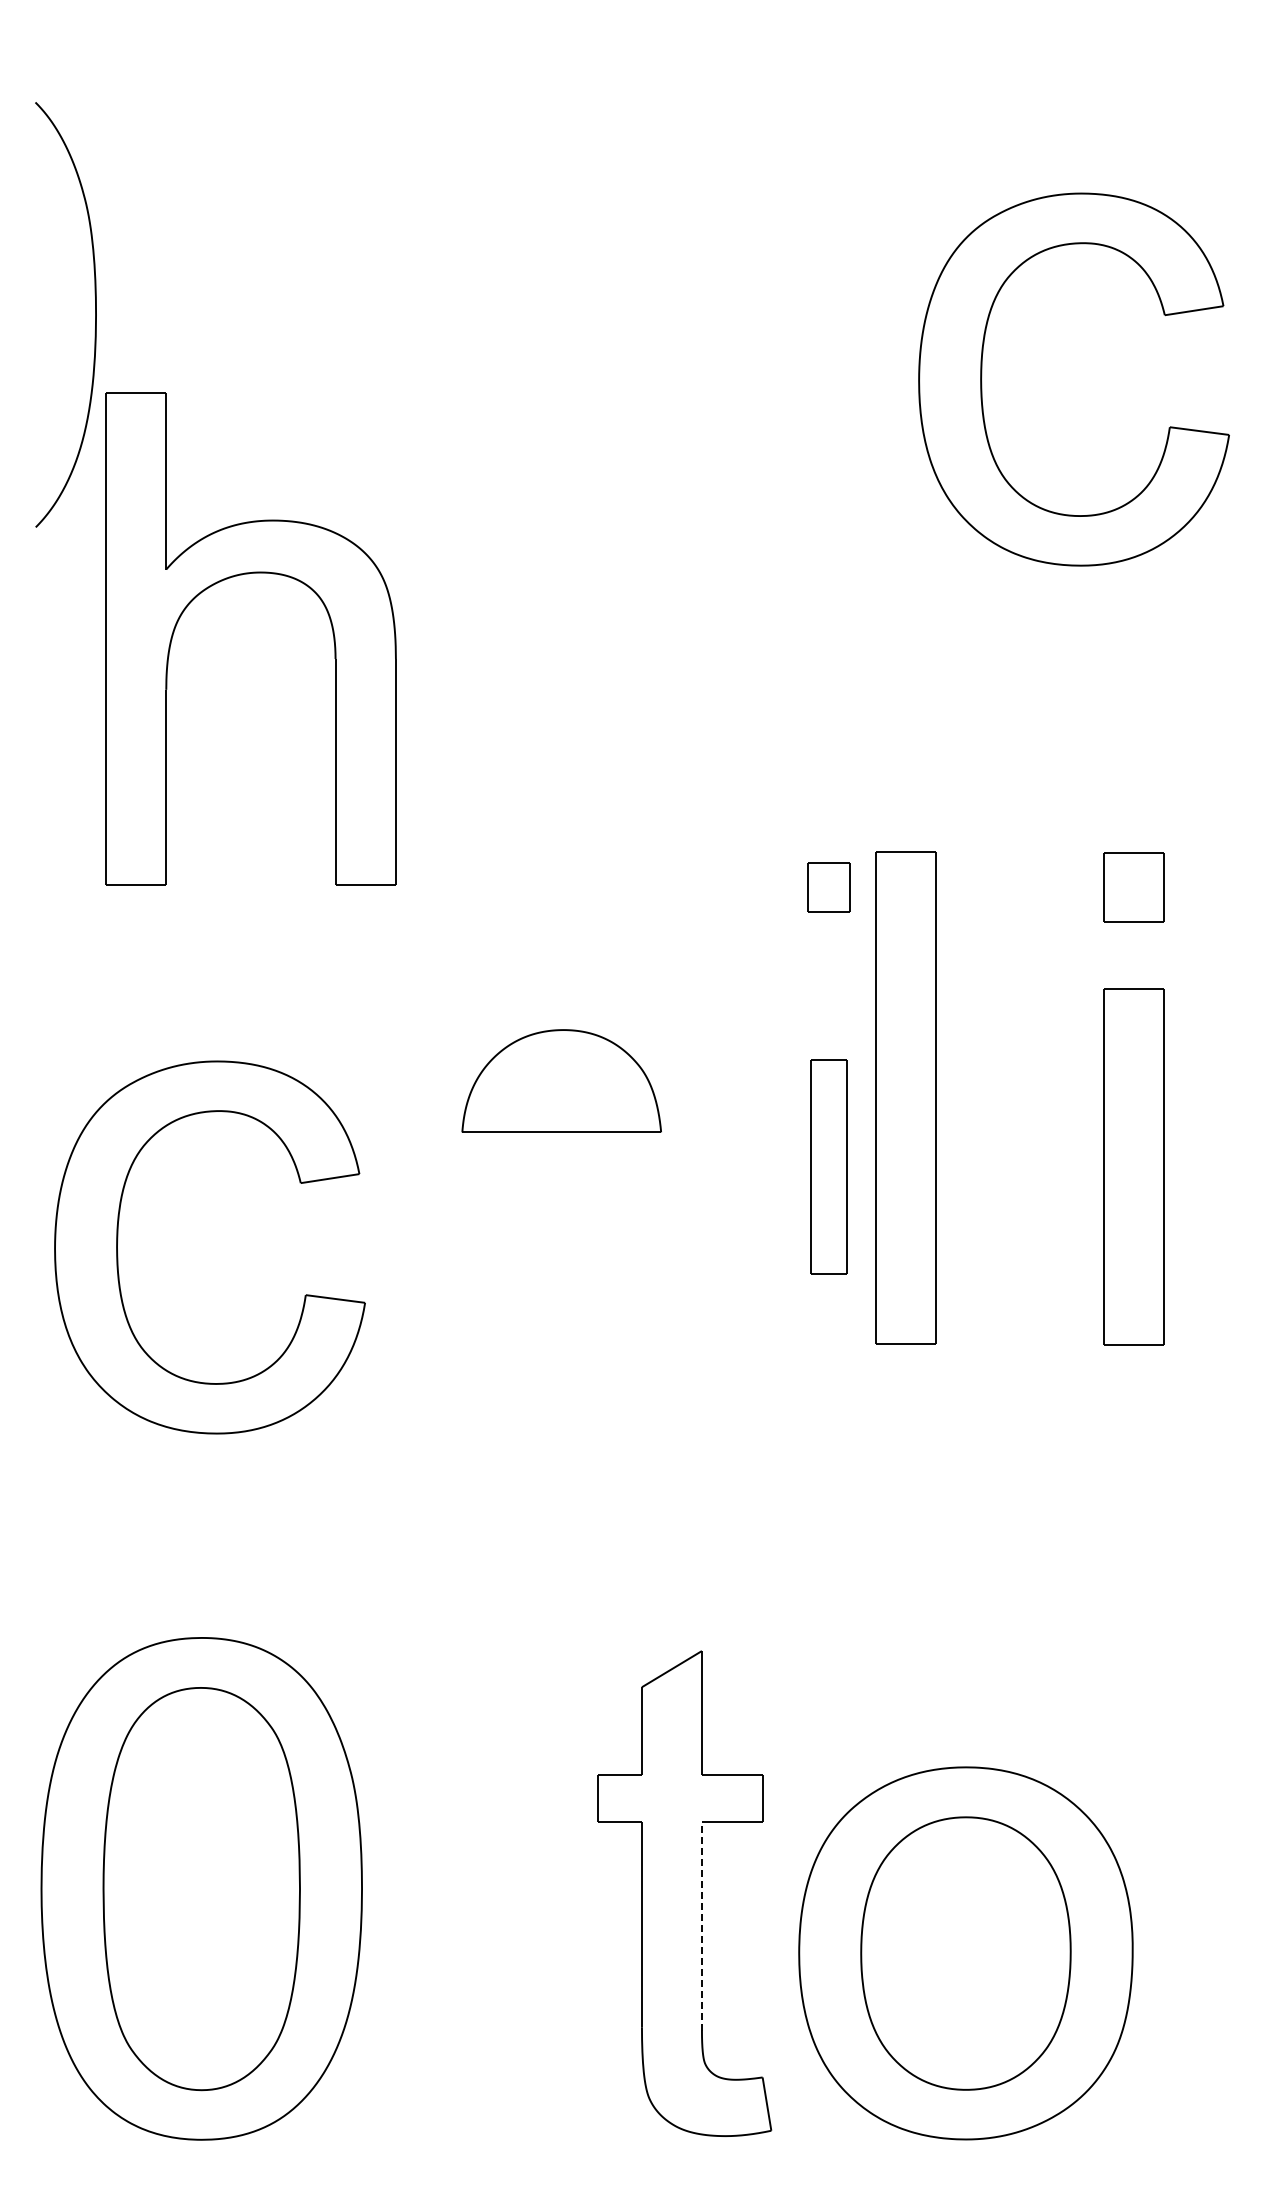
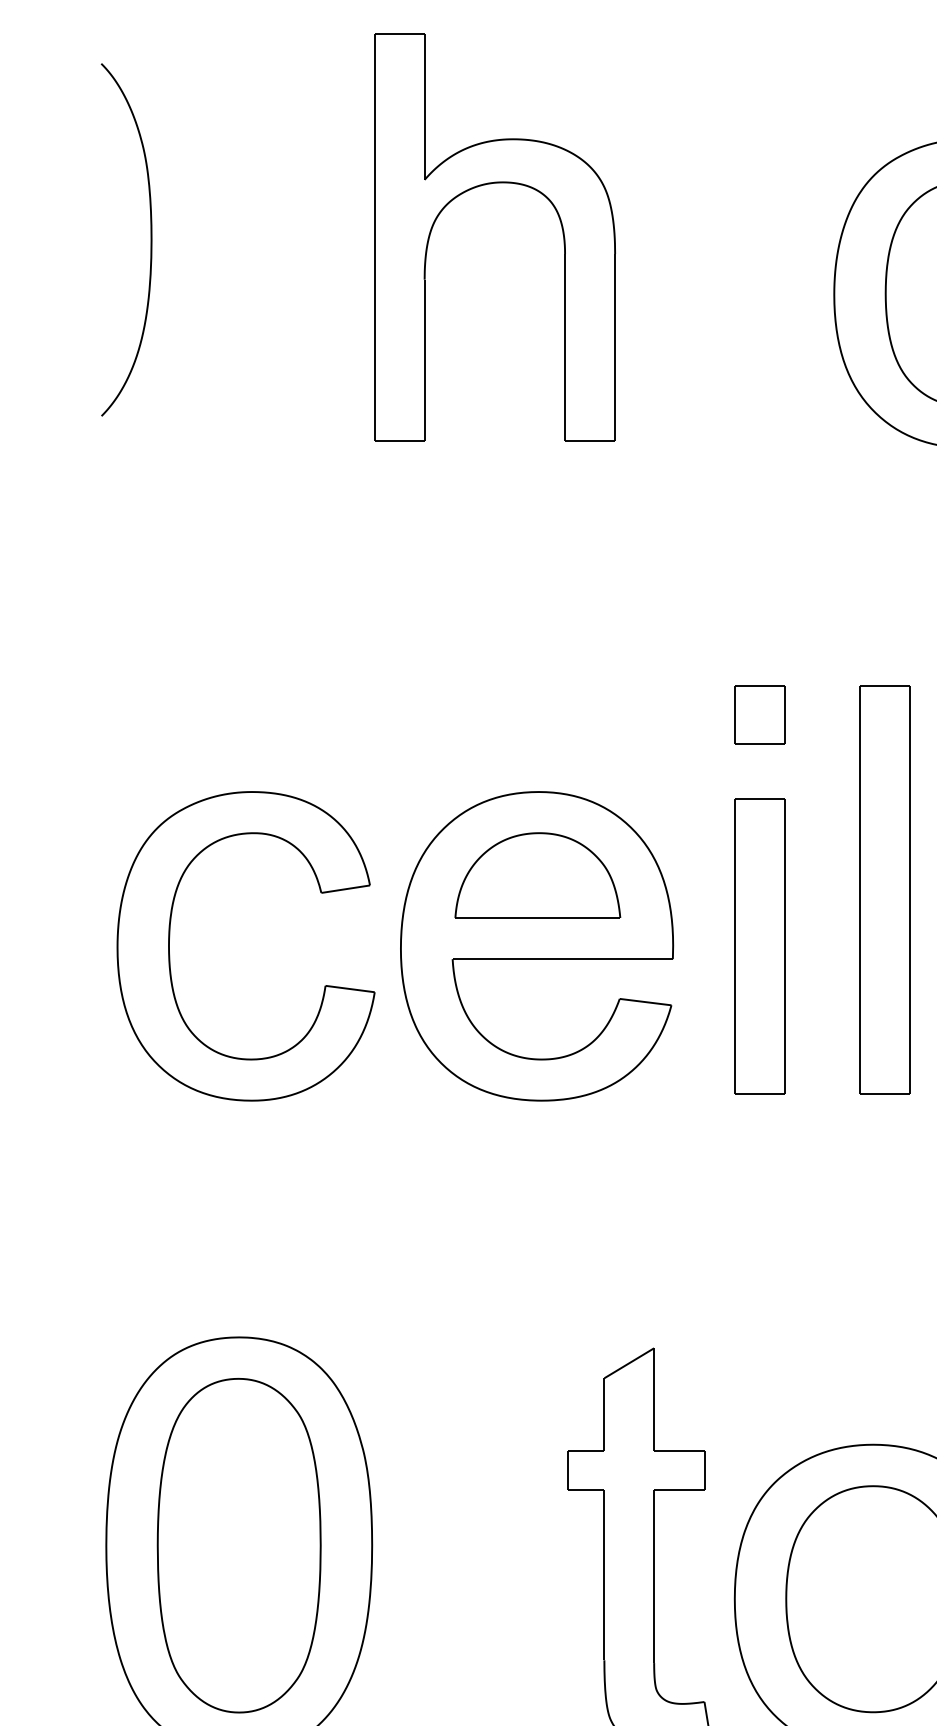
part: (230, 578) -> (477, 187), moved
part: (828, 887) -> (759, 714), size x1.43
part: (905, 1097) -> (884, 889), moved
part: (560, 1166) -> (536, 946), added
part: (828, 1166) -> (759, 946), size x1.67
part: (118, 1254) -> (170, 952), moved
line: (701, 1925) -> (653, 1575), dashed -> solid

